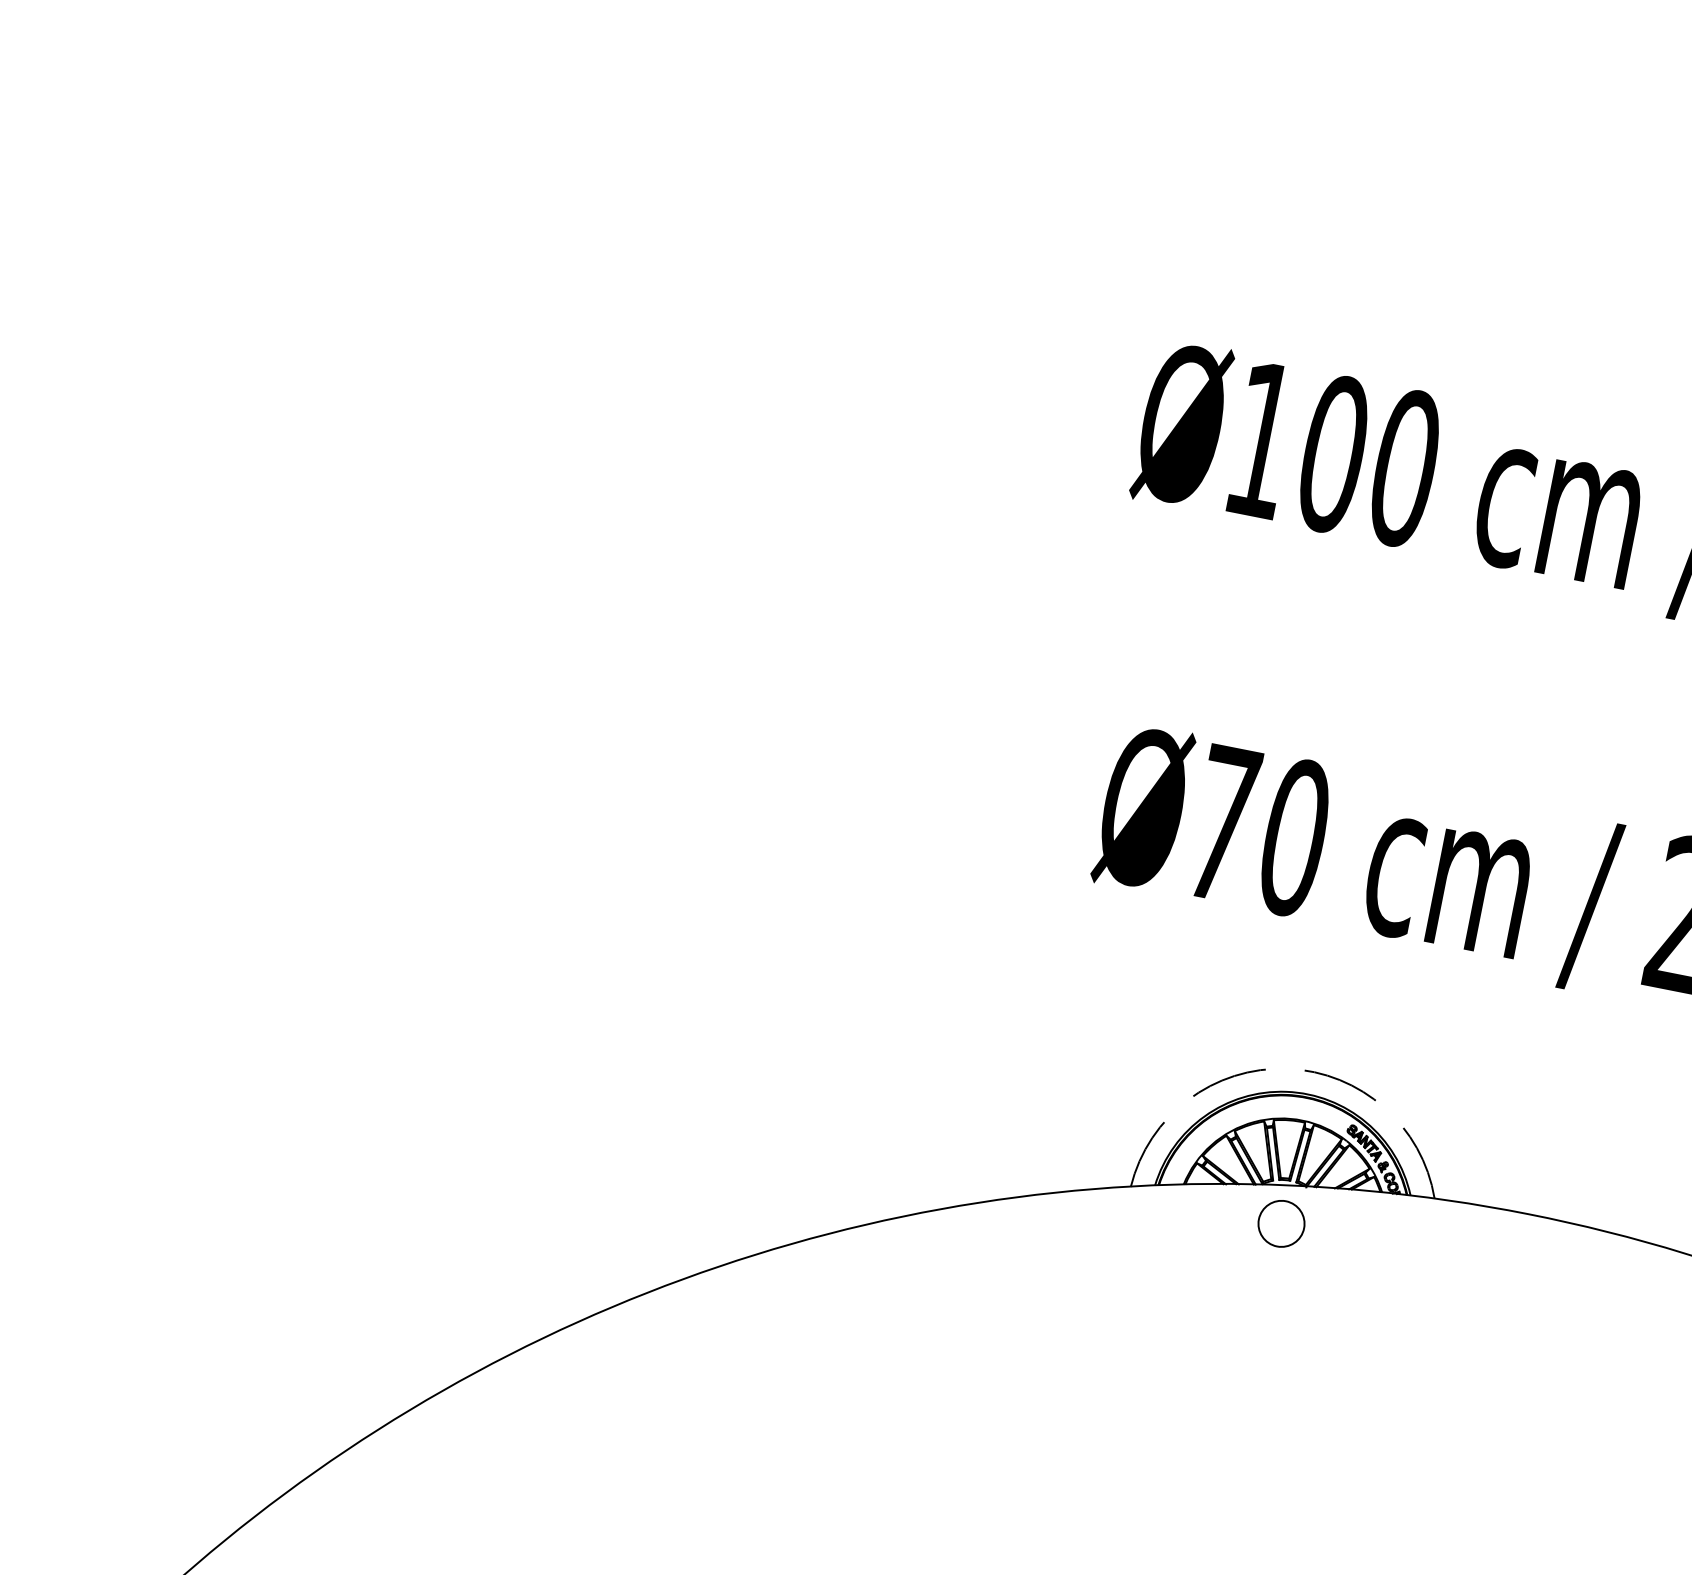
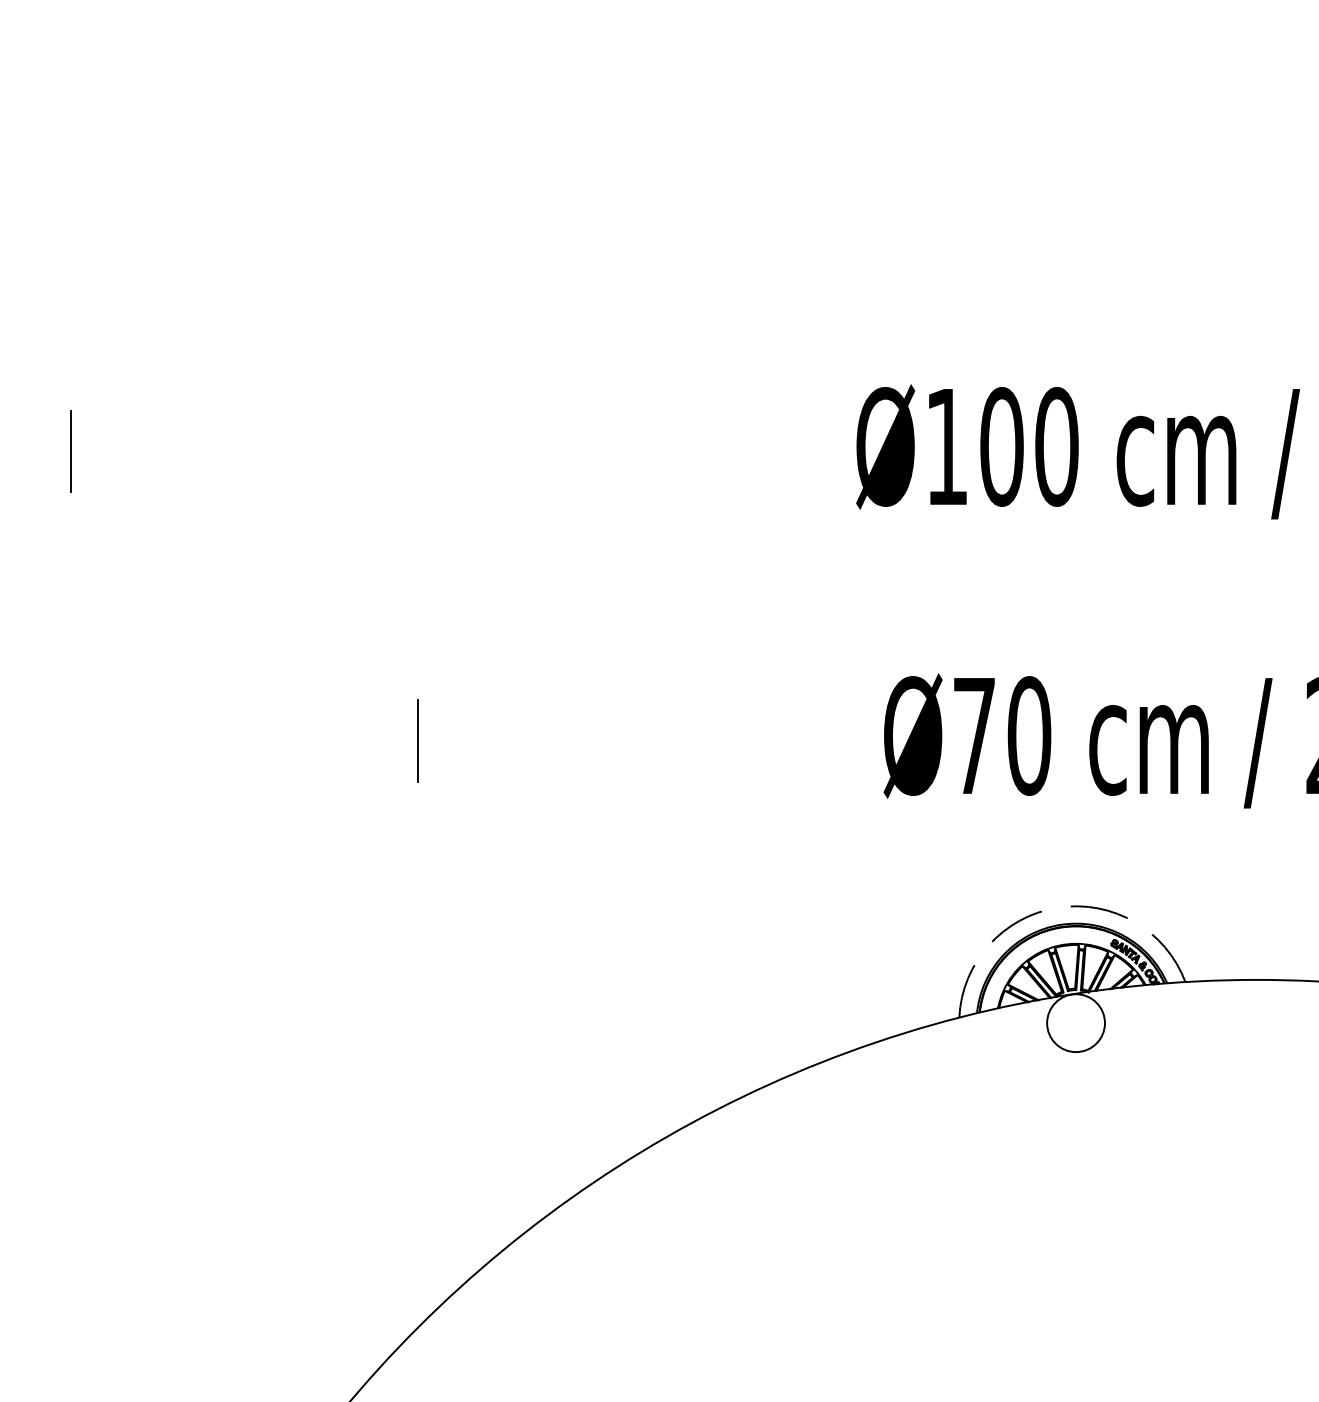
line: (119, 220) -> (70, 451), added
line: (498, 686) -> (418, 740), added
circle: (1280, 1224) -> (1075, 1023), size x1.67

